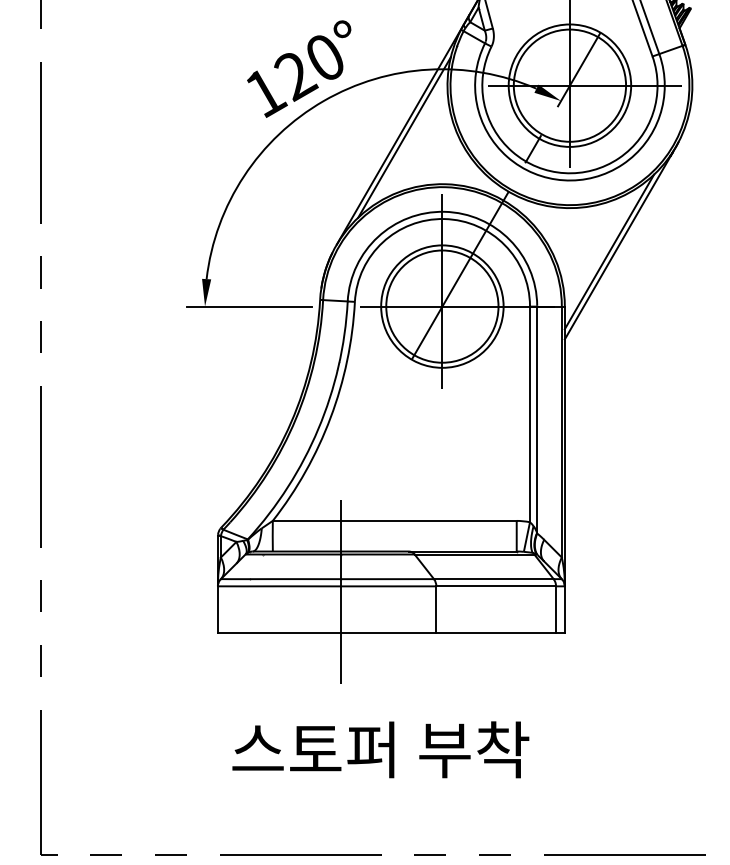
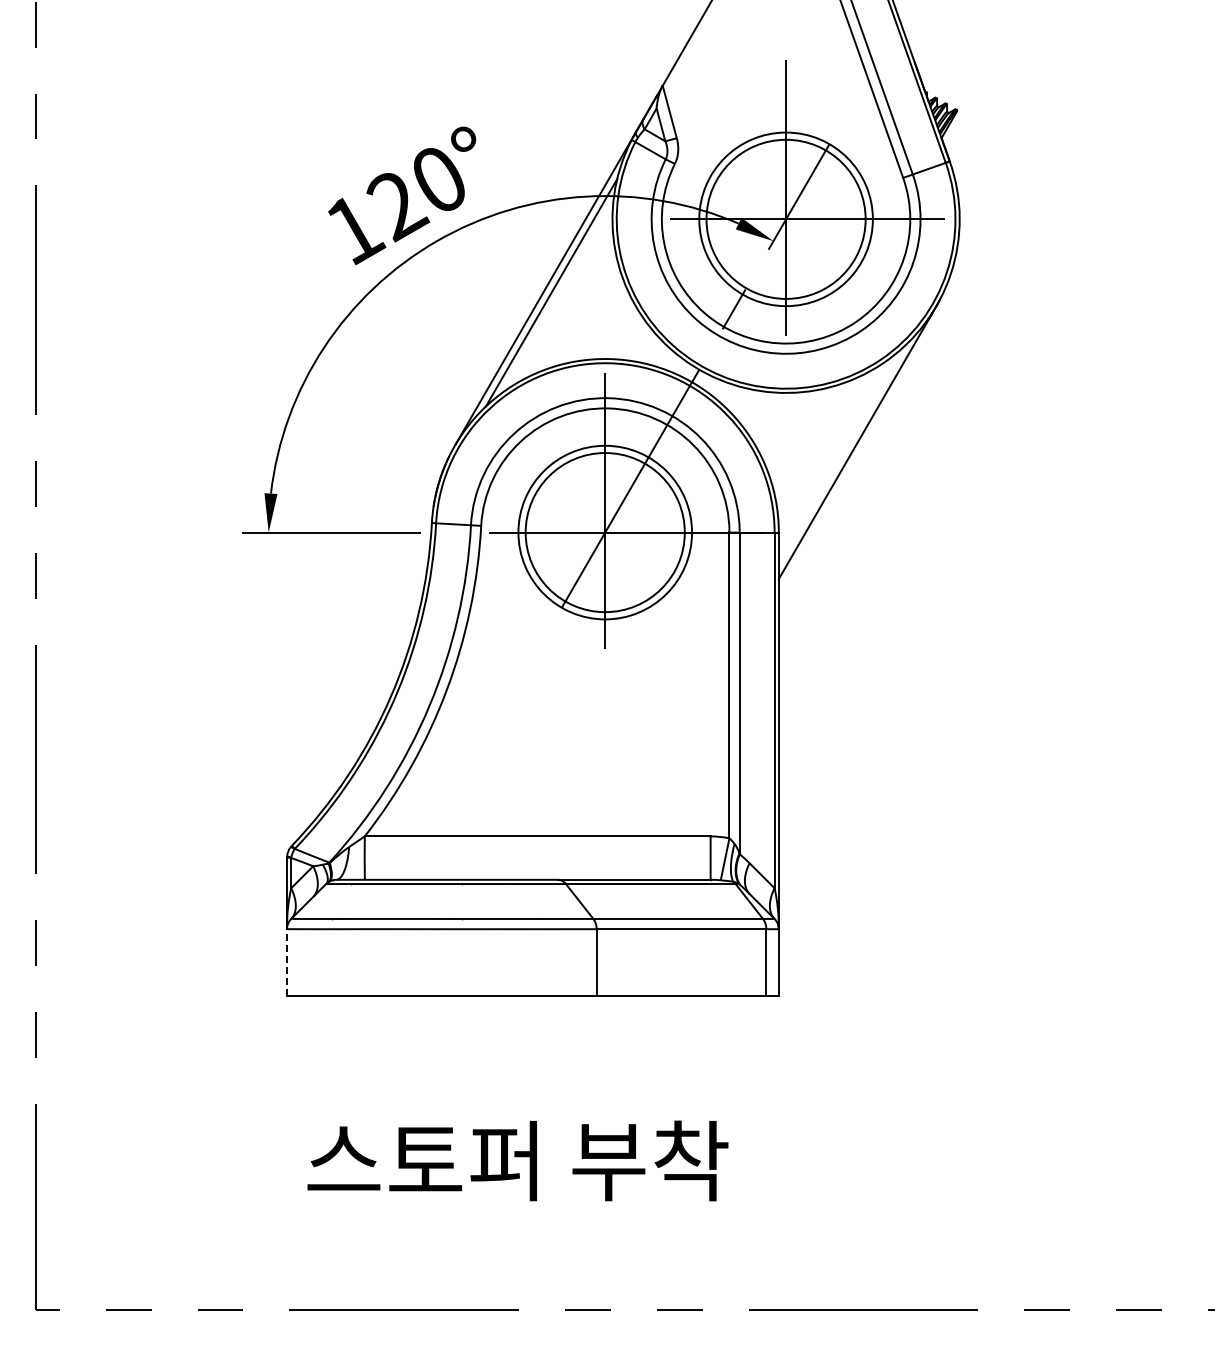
line: (609, 251) -> (841, 454), removed
line: (341, 592) -> (461, 937), removed
line: (217, 609) -> (286, 961), solid -> dashed

